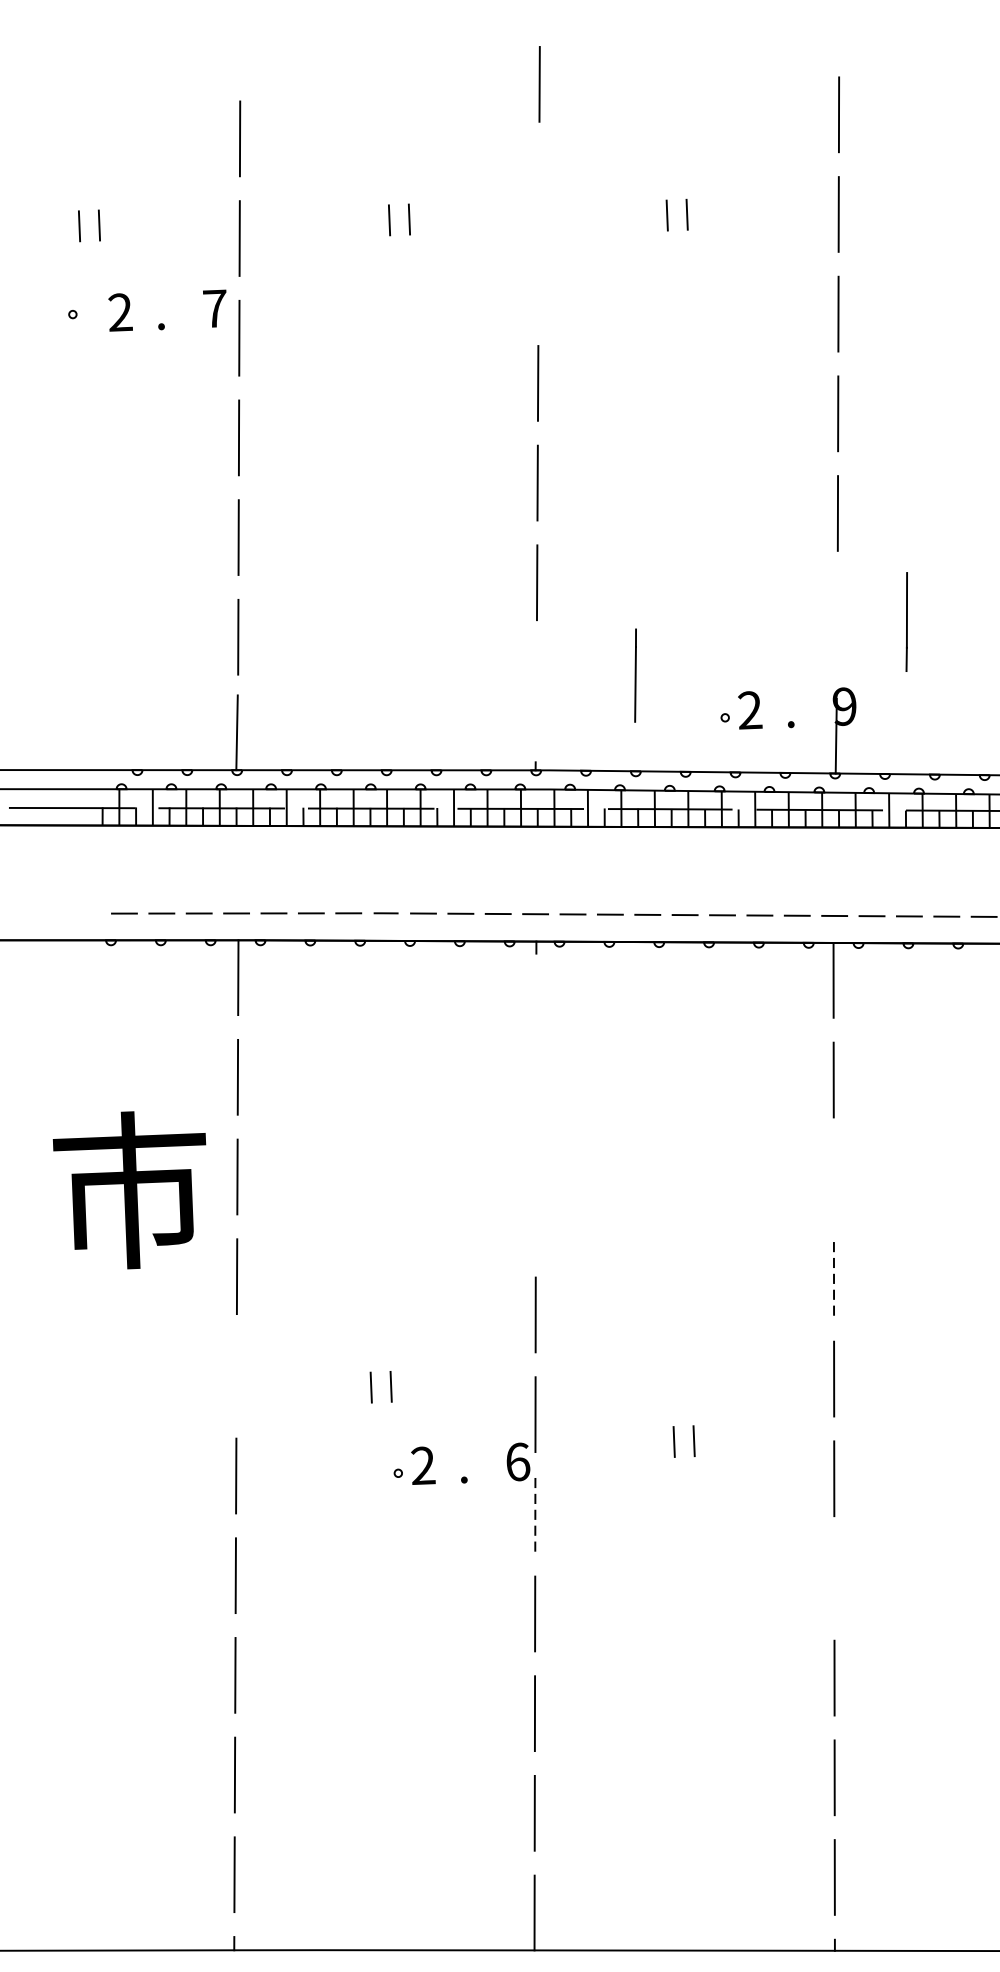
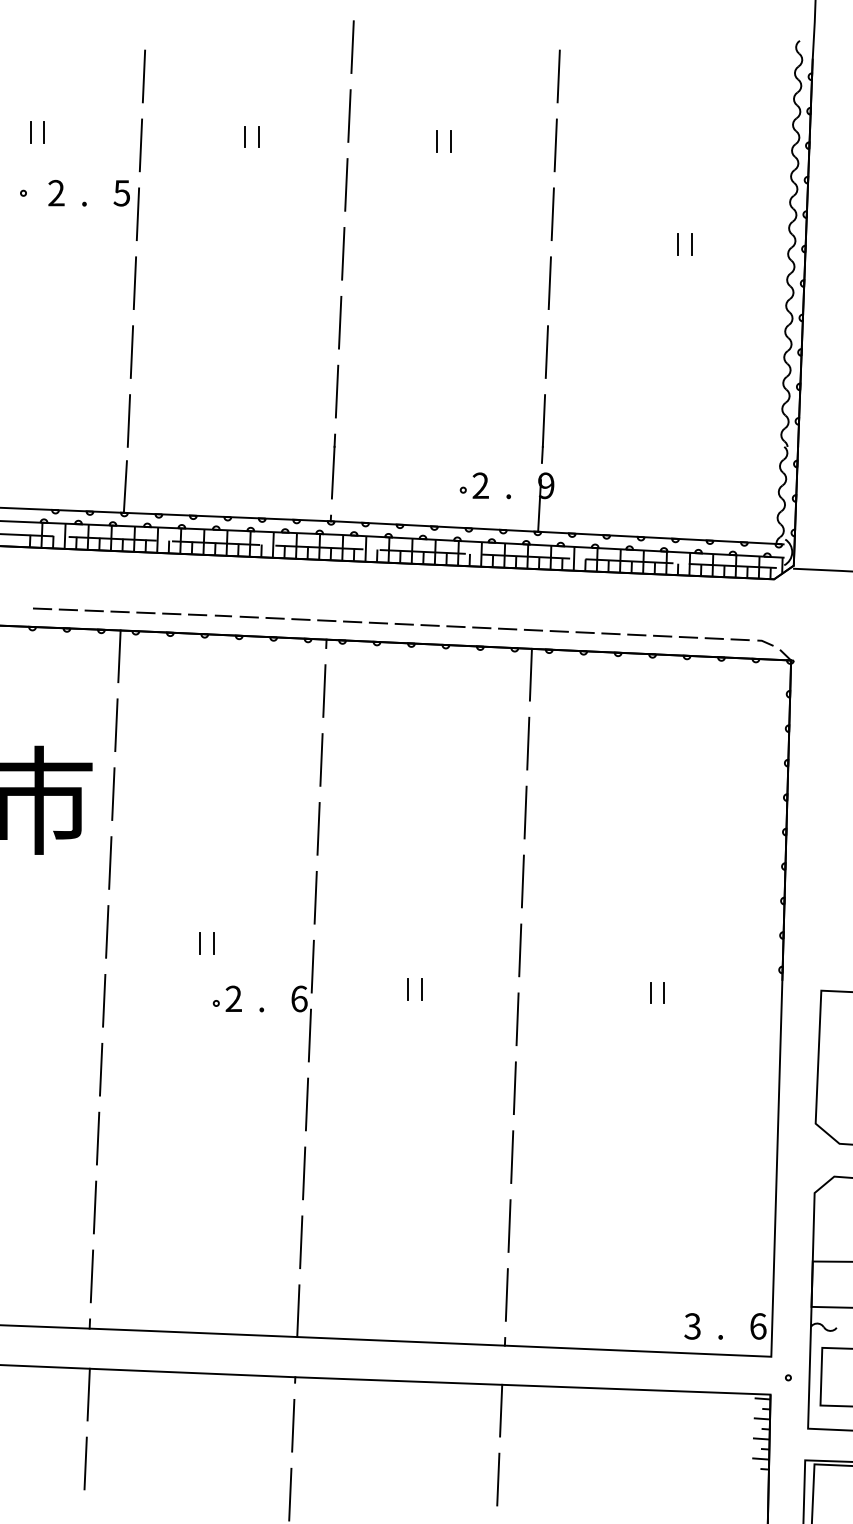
line: (539, 183) -> (349, 115), added
line: (538, 283) -> (346, 184), added
text: (214, 309) -> (121, 193), 7 -> 5
line: (906, 621) -> (543, 428), moved
line: (635, 675) -> (333, 466), moved
line: (536, 1015) -> (324, 690), added
line: (536, 1114) -> (321, 759), added
line: (833, 1179) -> (525, 812), added
line: (535, 1214) -> (318, 828), added
line: (833, 1279) -> (522, 881), dashed -> solid
line: (236, 1375) -> (107, 931), added
line: (534, 1514) -> (309, 1035), dashed -> solid
line: (833, 1578) -> (514, 1088), added

